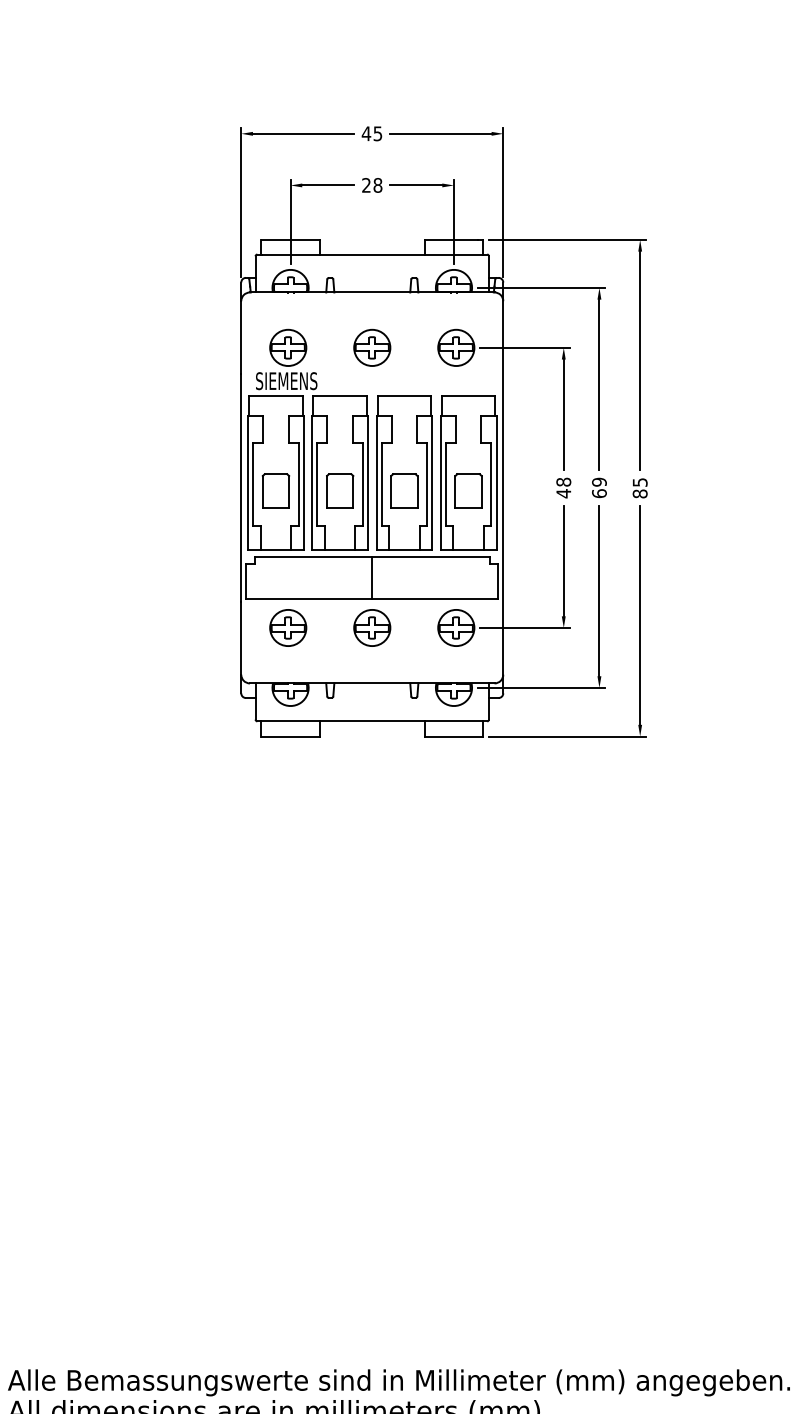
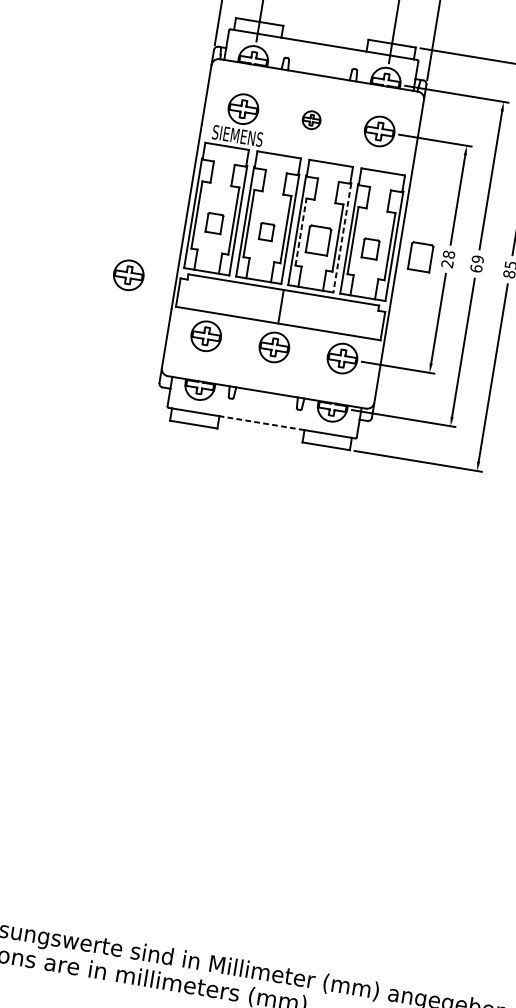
part: (372, 347) -> (311, 120), size x0.6
line: (381, 483) -> (301, 231), solid -> dashed
line: (432, 483) -> (342, 238), solid -> dashed
part: (275, 490) -> (214, 223), size x0.7
part: (340, 490) -> (266, 231), size x0.6
part: (468, 490) -> (370, 248), size x0.7
part: (530, 490) -> (420, 256), added
text: (563, 493) -> (447, 263), 48 -> 28
part: (183, 569) -> (129, 274), added
line: (371, 721) -> (261, 423), solid -> dashed

